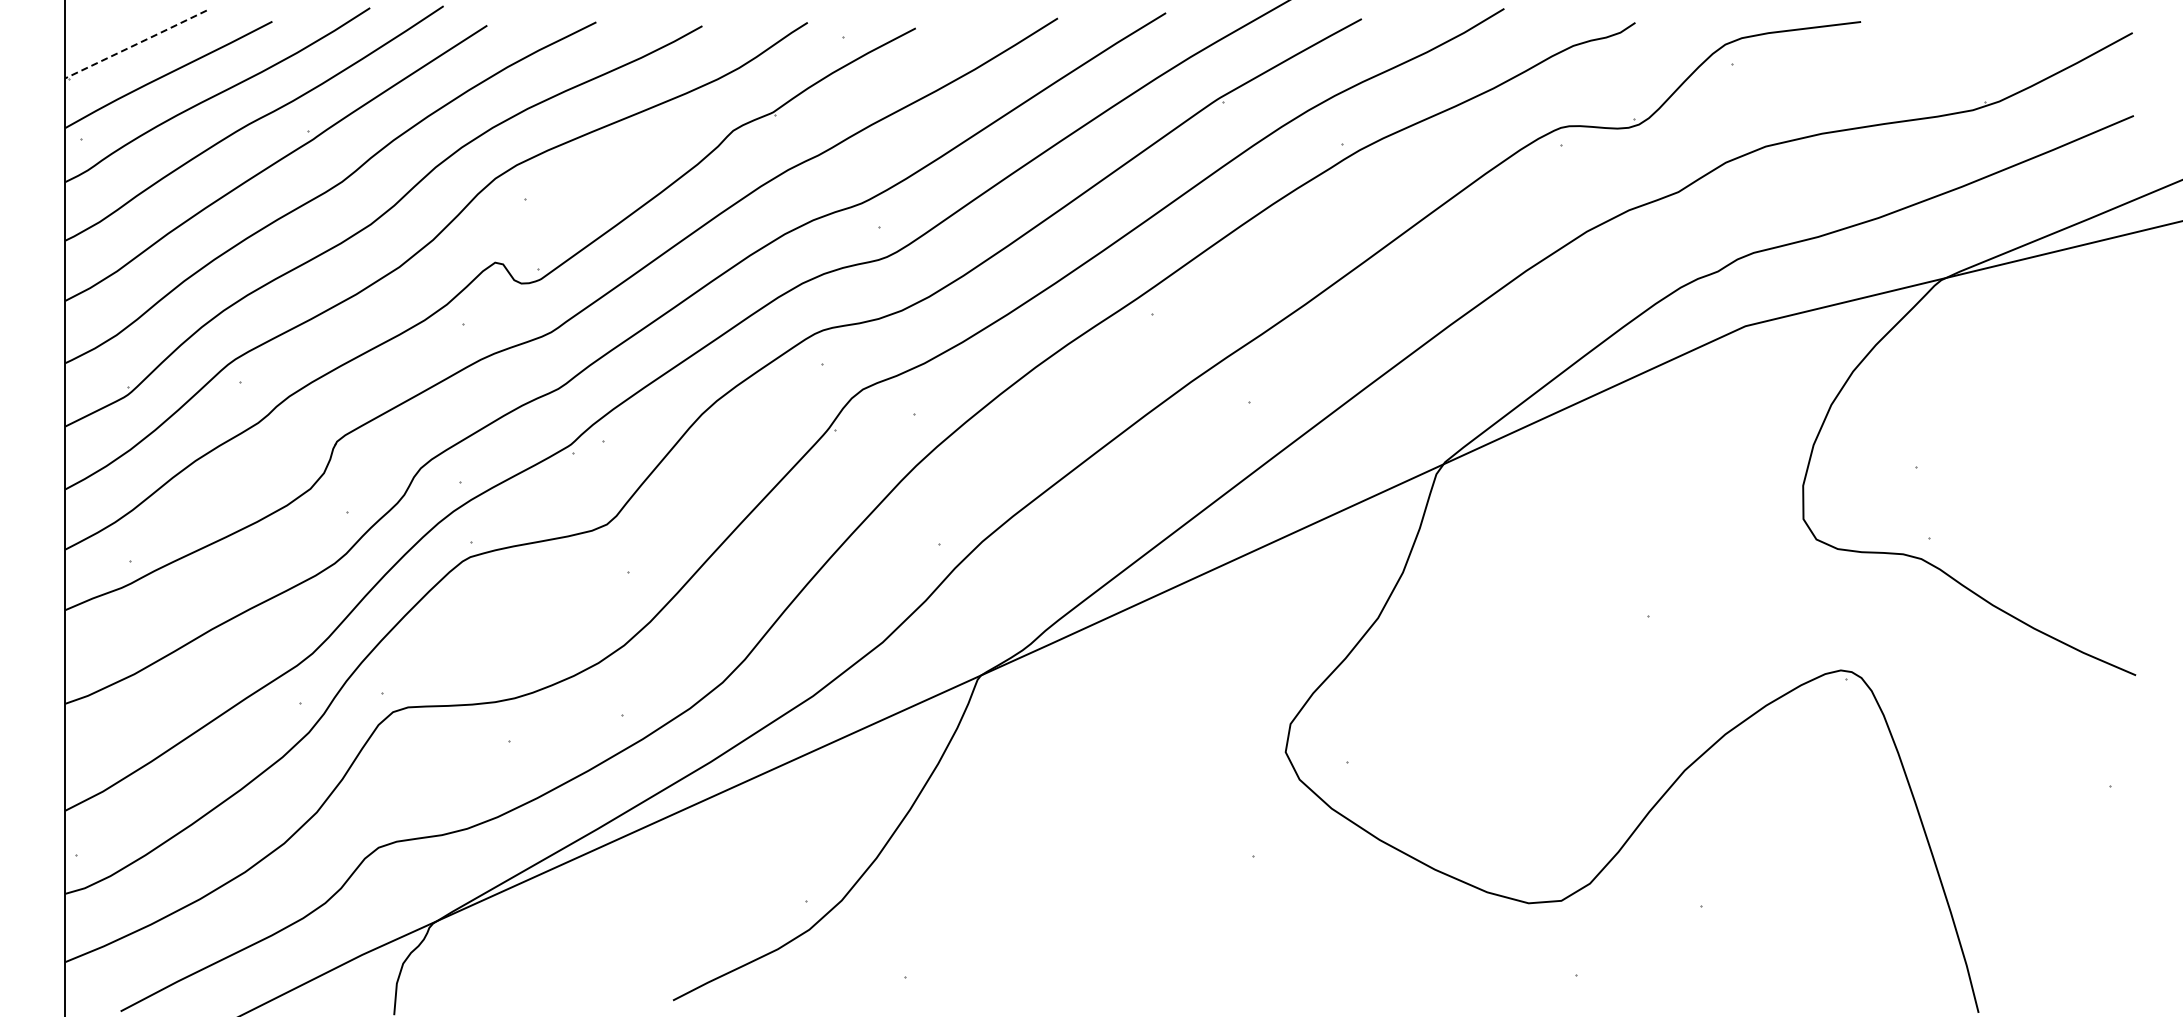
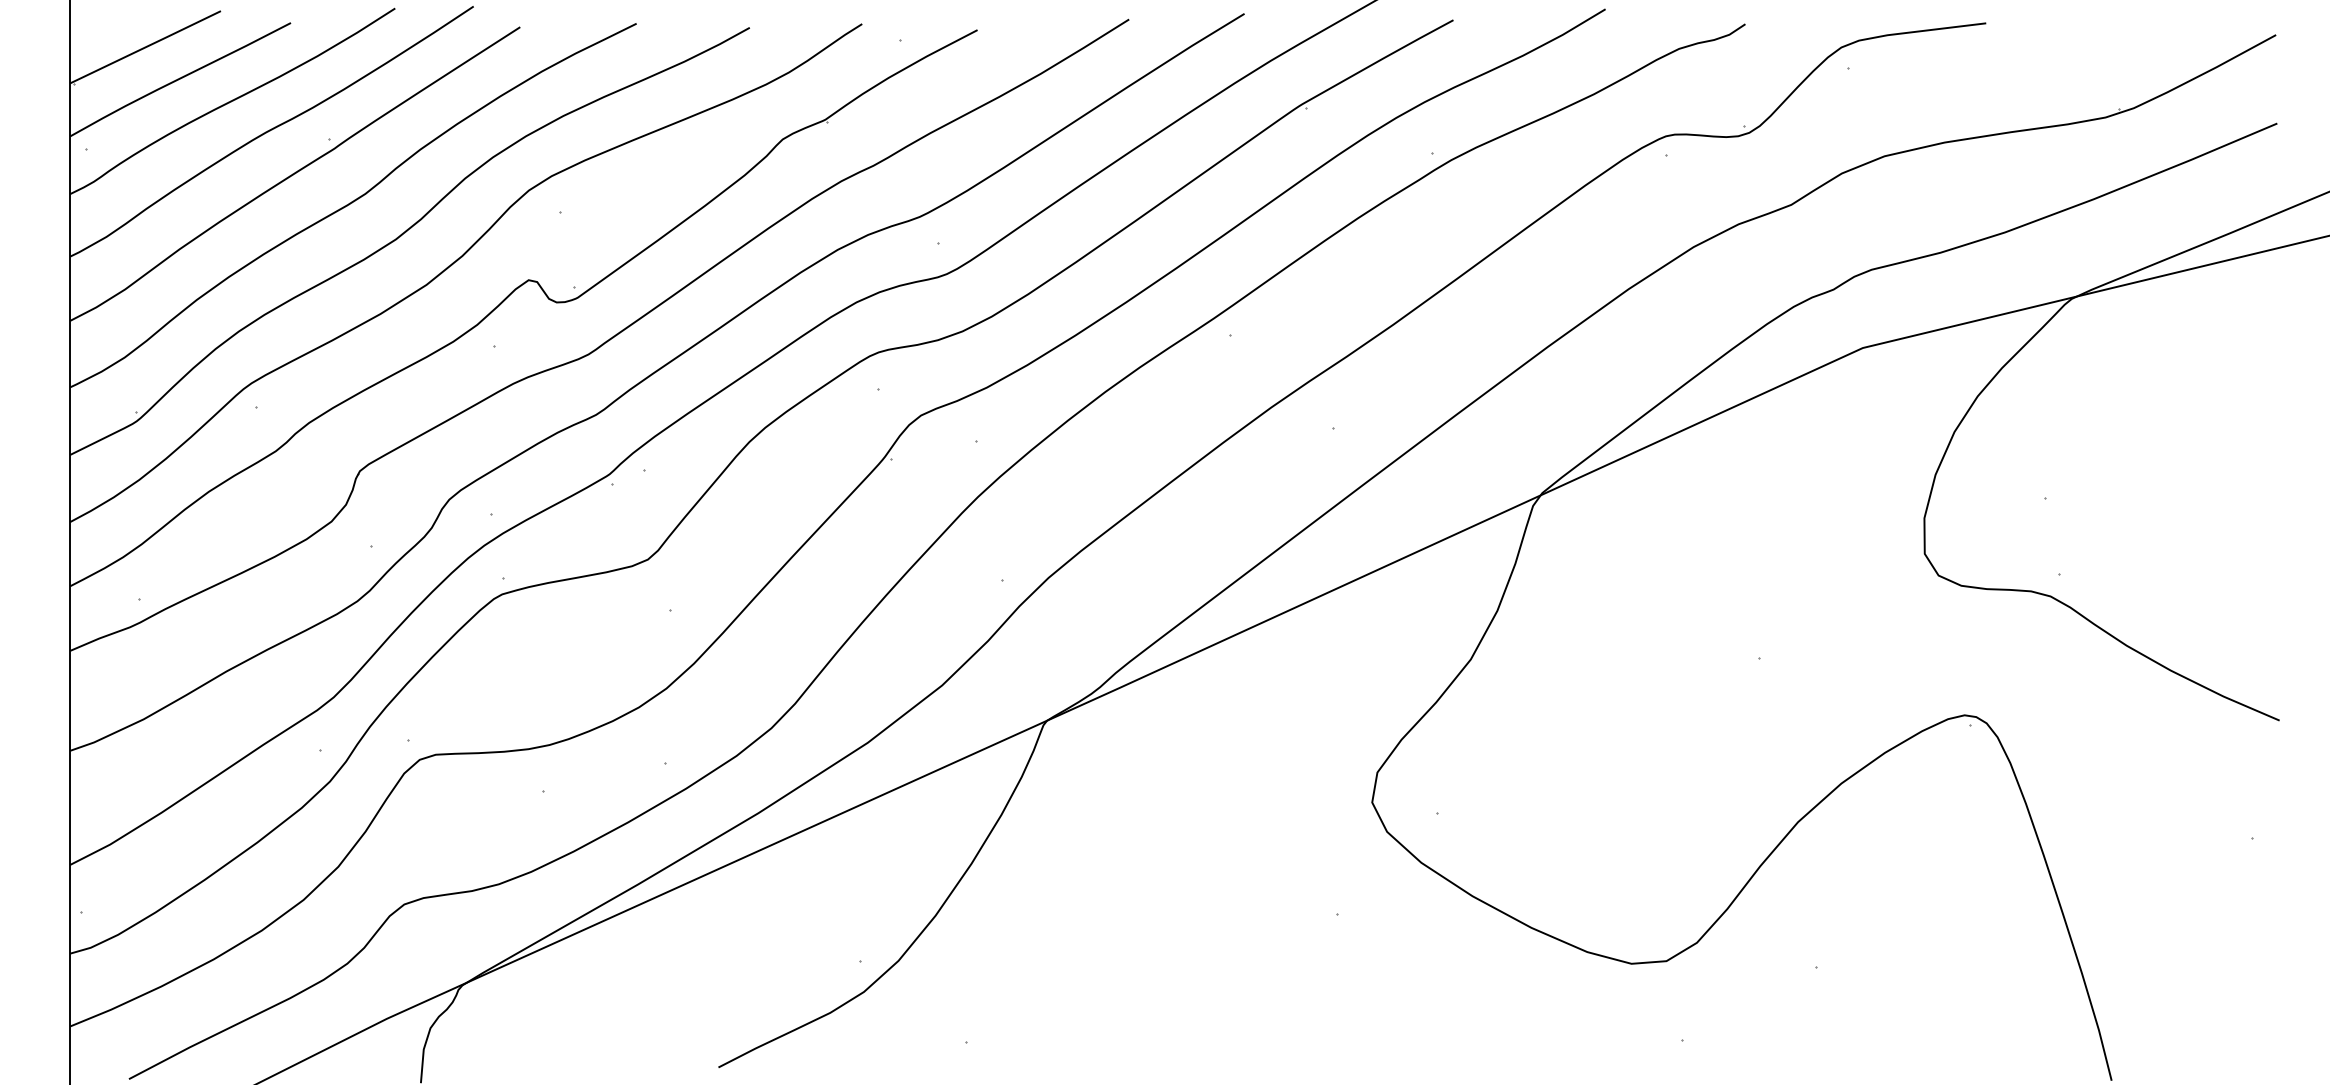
line: (136, 44) -> (145, 47), dashed -> solid

